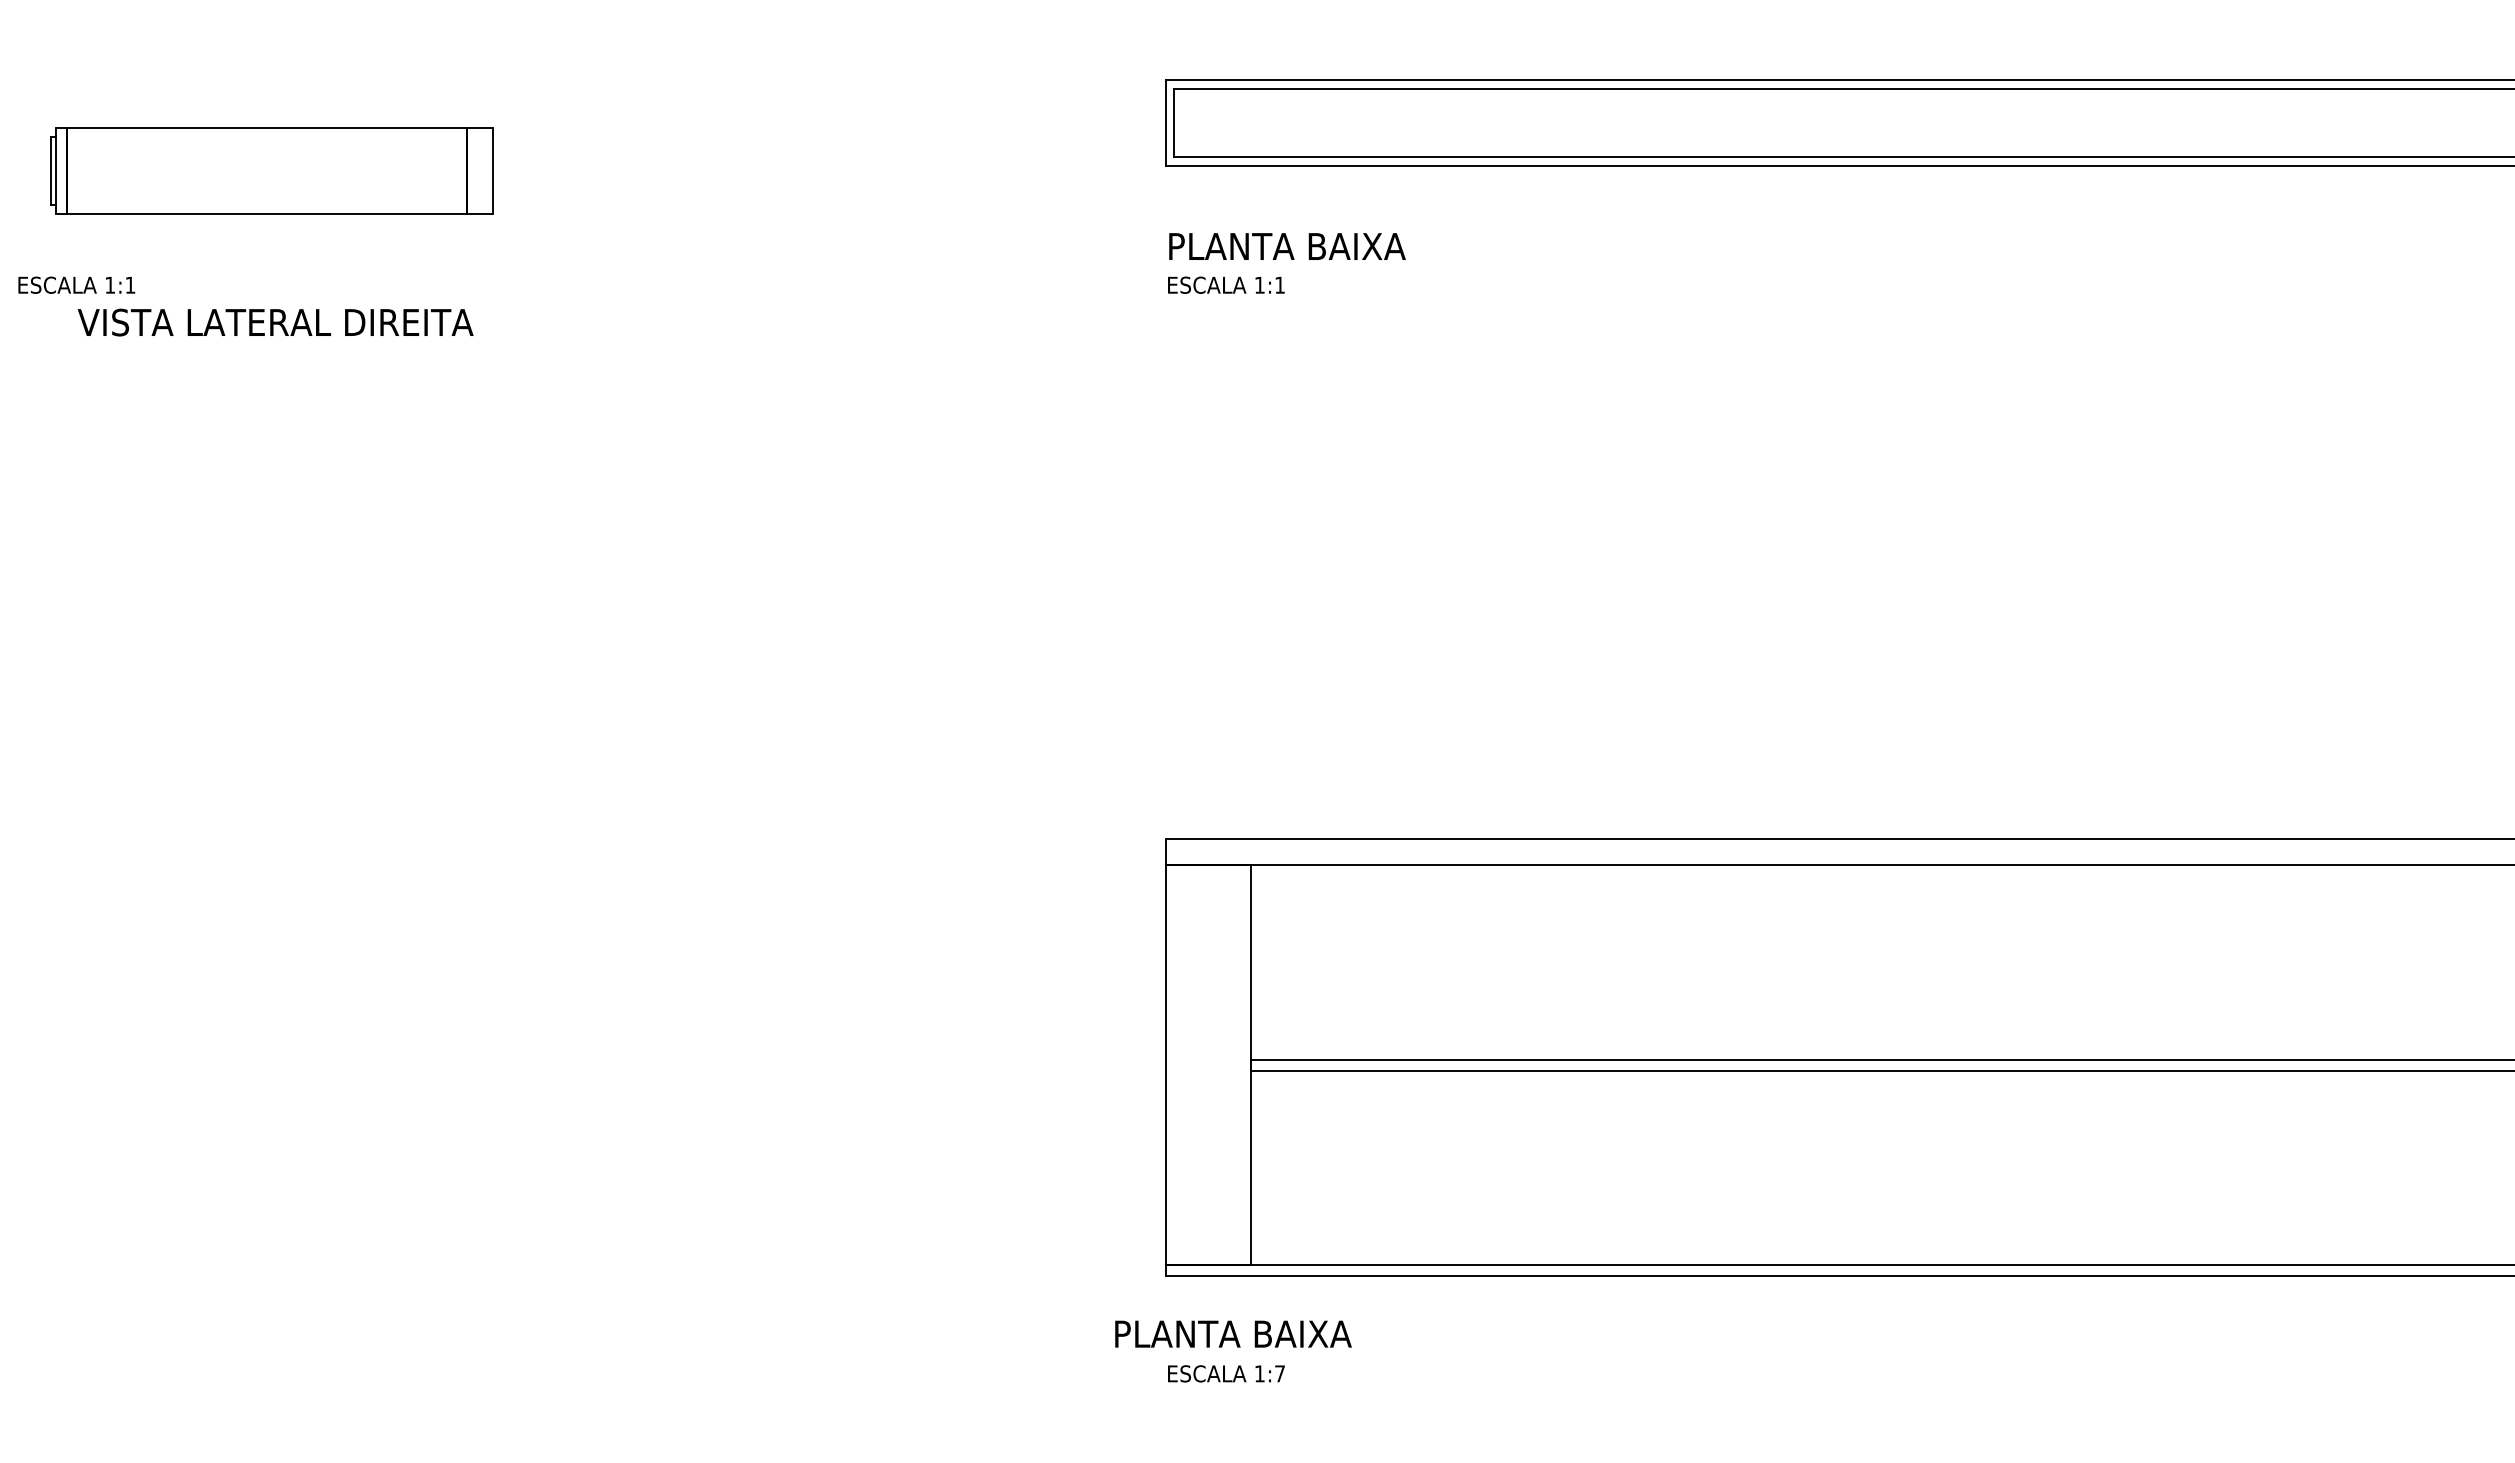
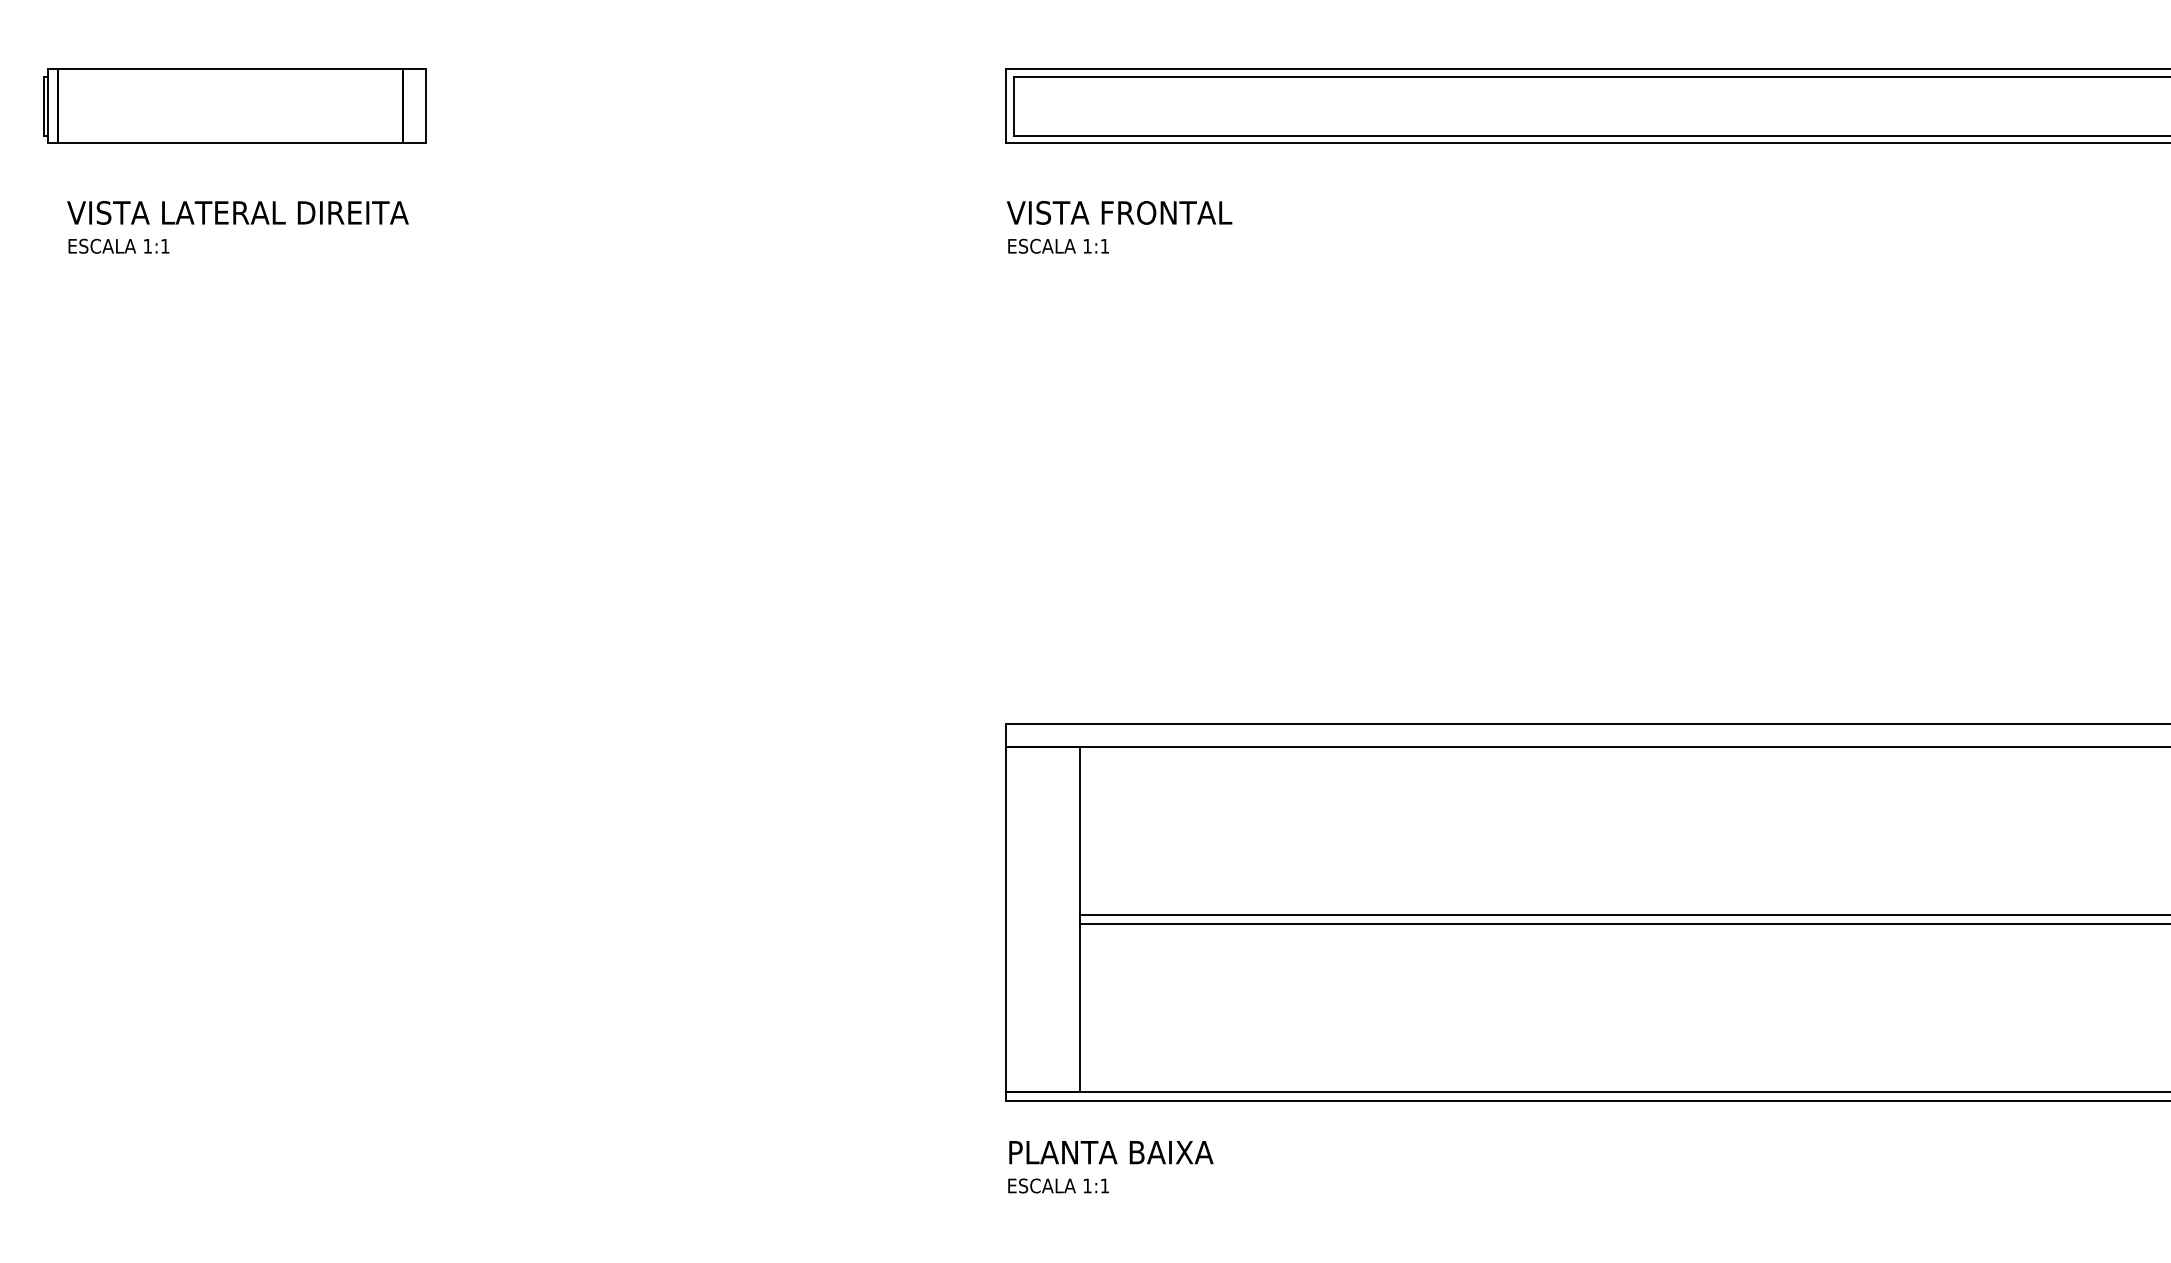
part: (271, 170) -> (234, 105), moved
text: (1296, 246) -> (1119, 212), PLANTA BAIXA -> VISTA FRONTAL
text: (76, 284) -> (118, 245), moved
text: (275, 322) -> (237, 212), moved
text: (1233, 1333) -> (1111, 1152), moved
text: (1279, 1373) -> (1104, 1185), 1:7 -> 1:1

